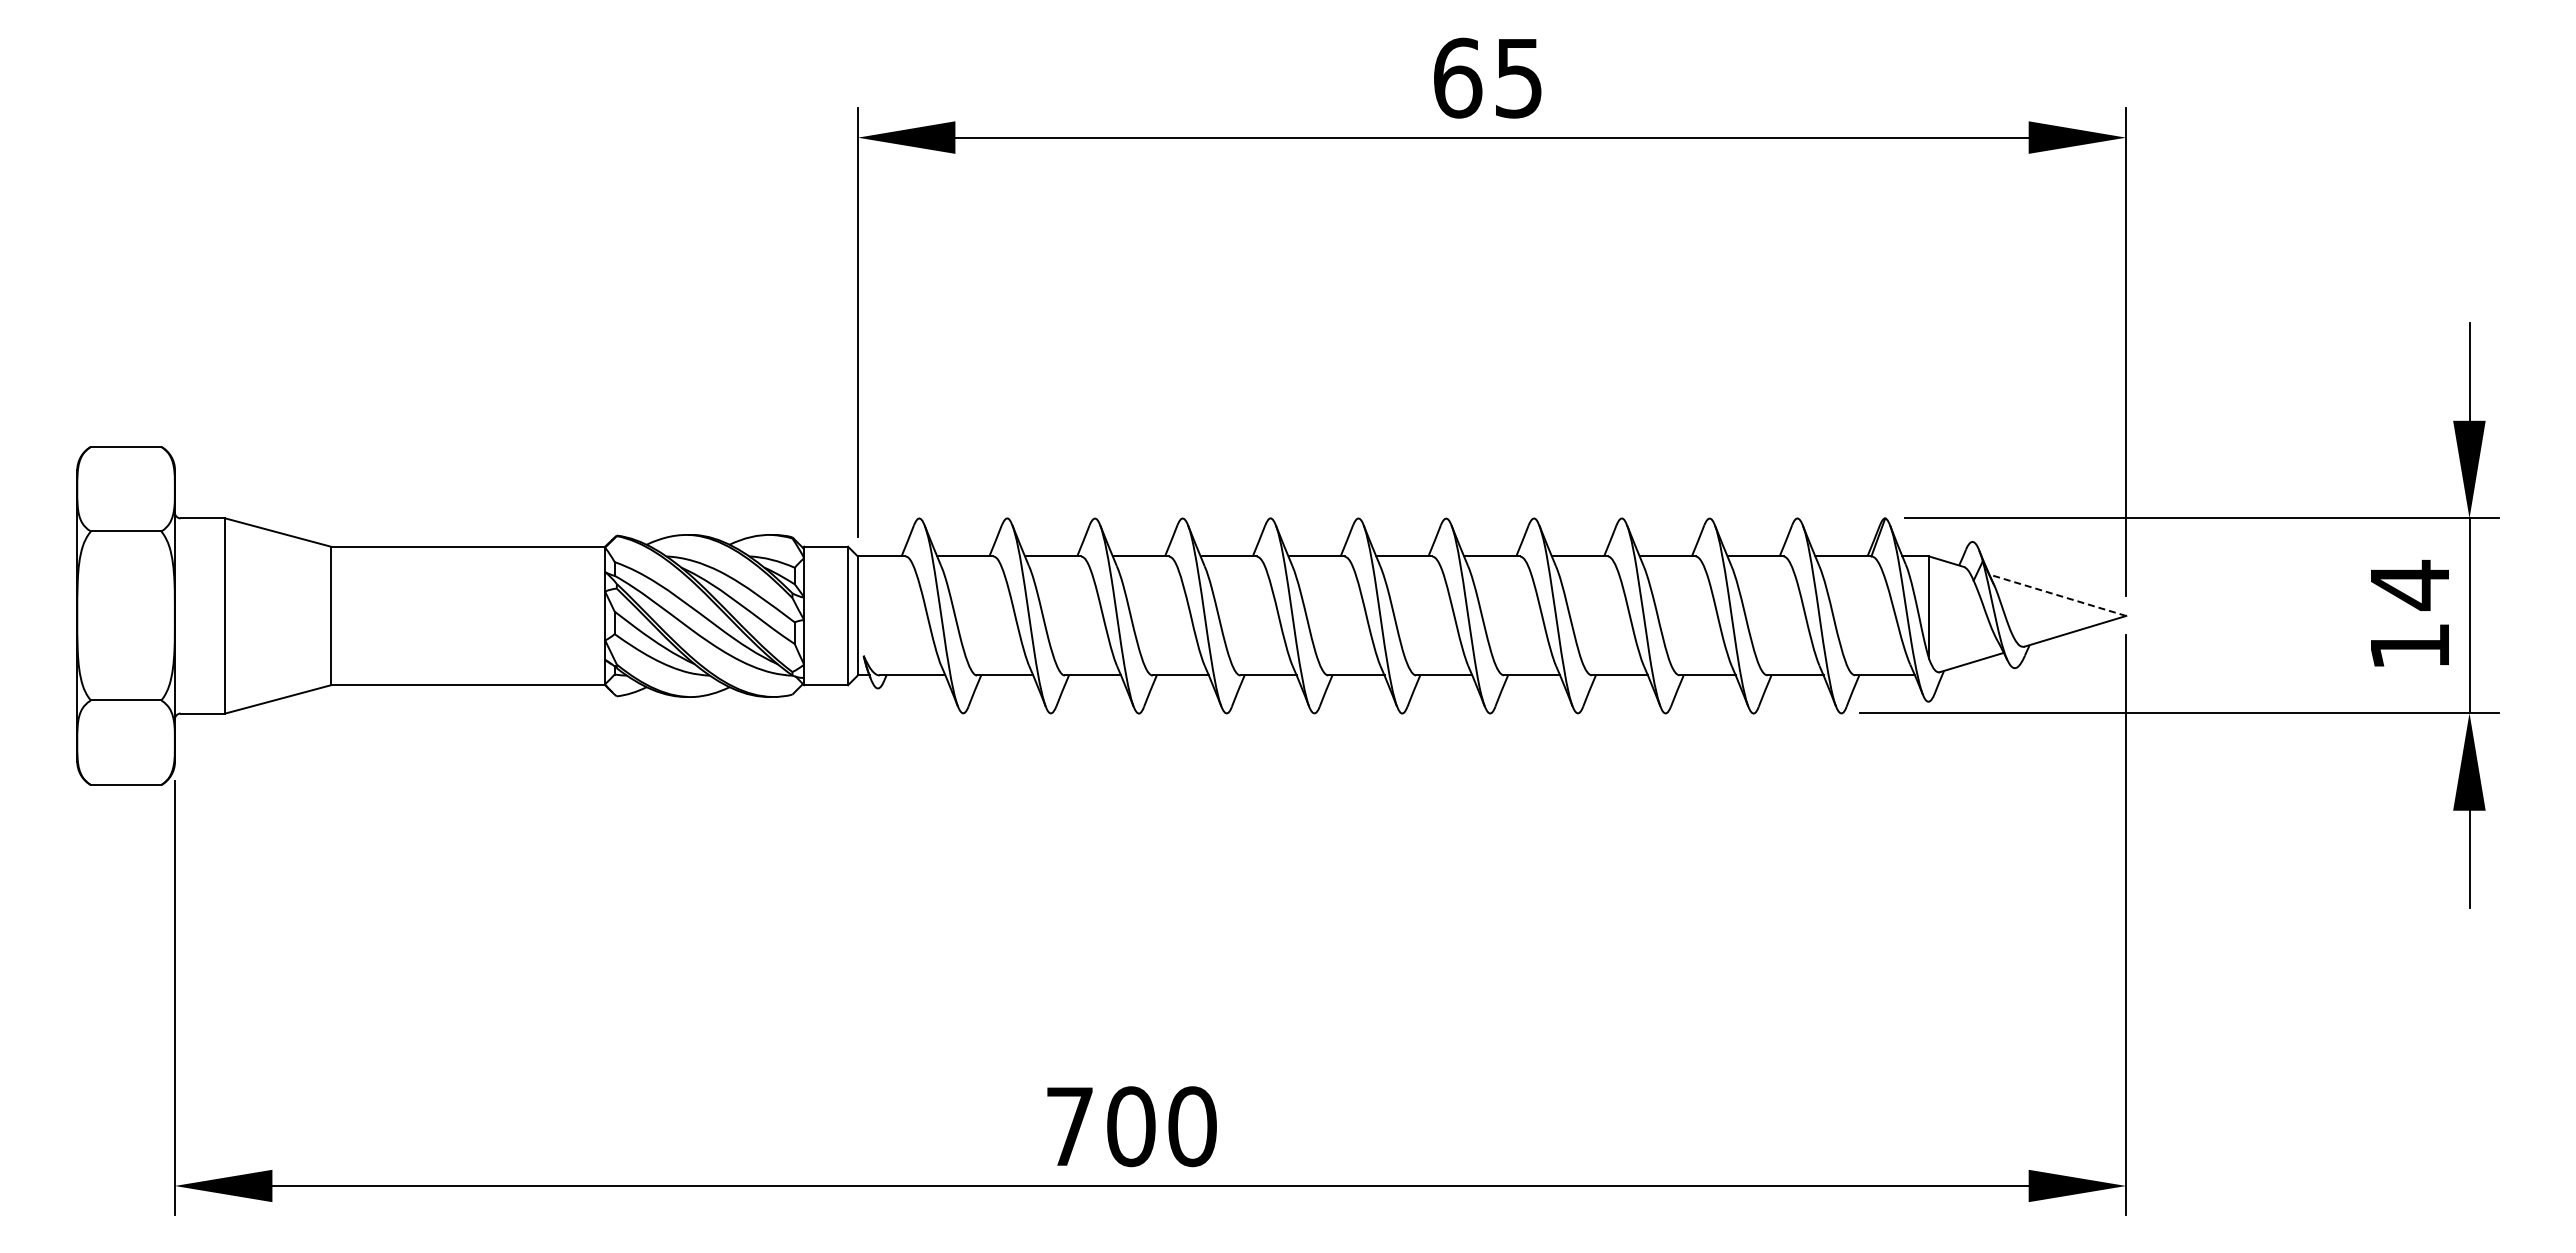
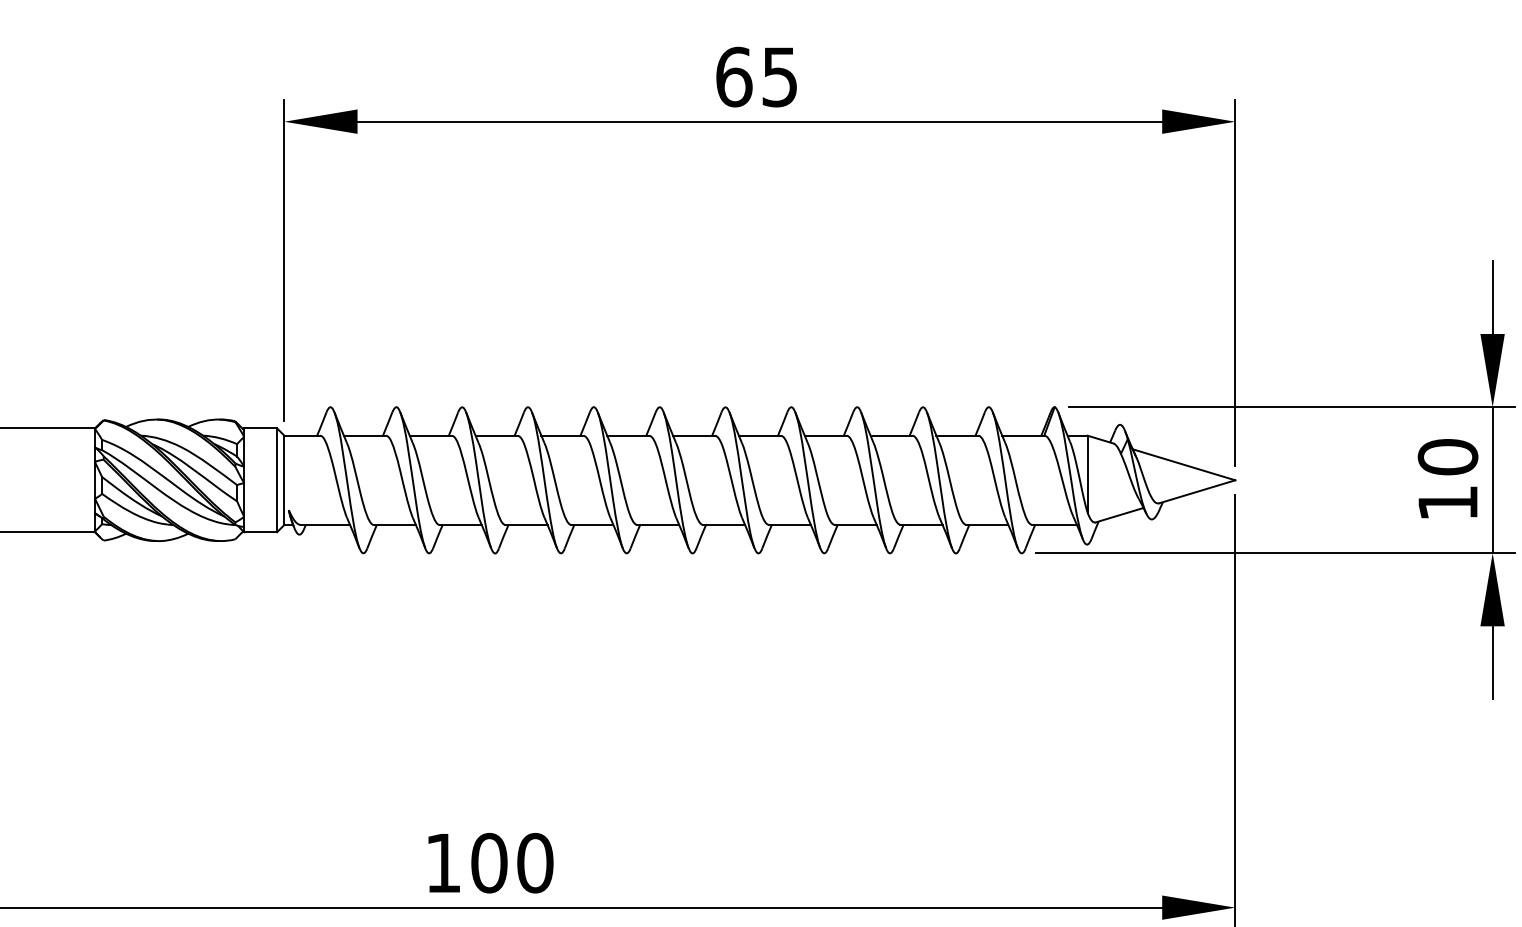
text: (2409, 584) -> (1447, 456), 14 -> 10
line: (2057, 595) -> (1183, 464), dashed -> solid
text: (1069, 1126) -> (443, 863), 700 -> 100

